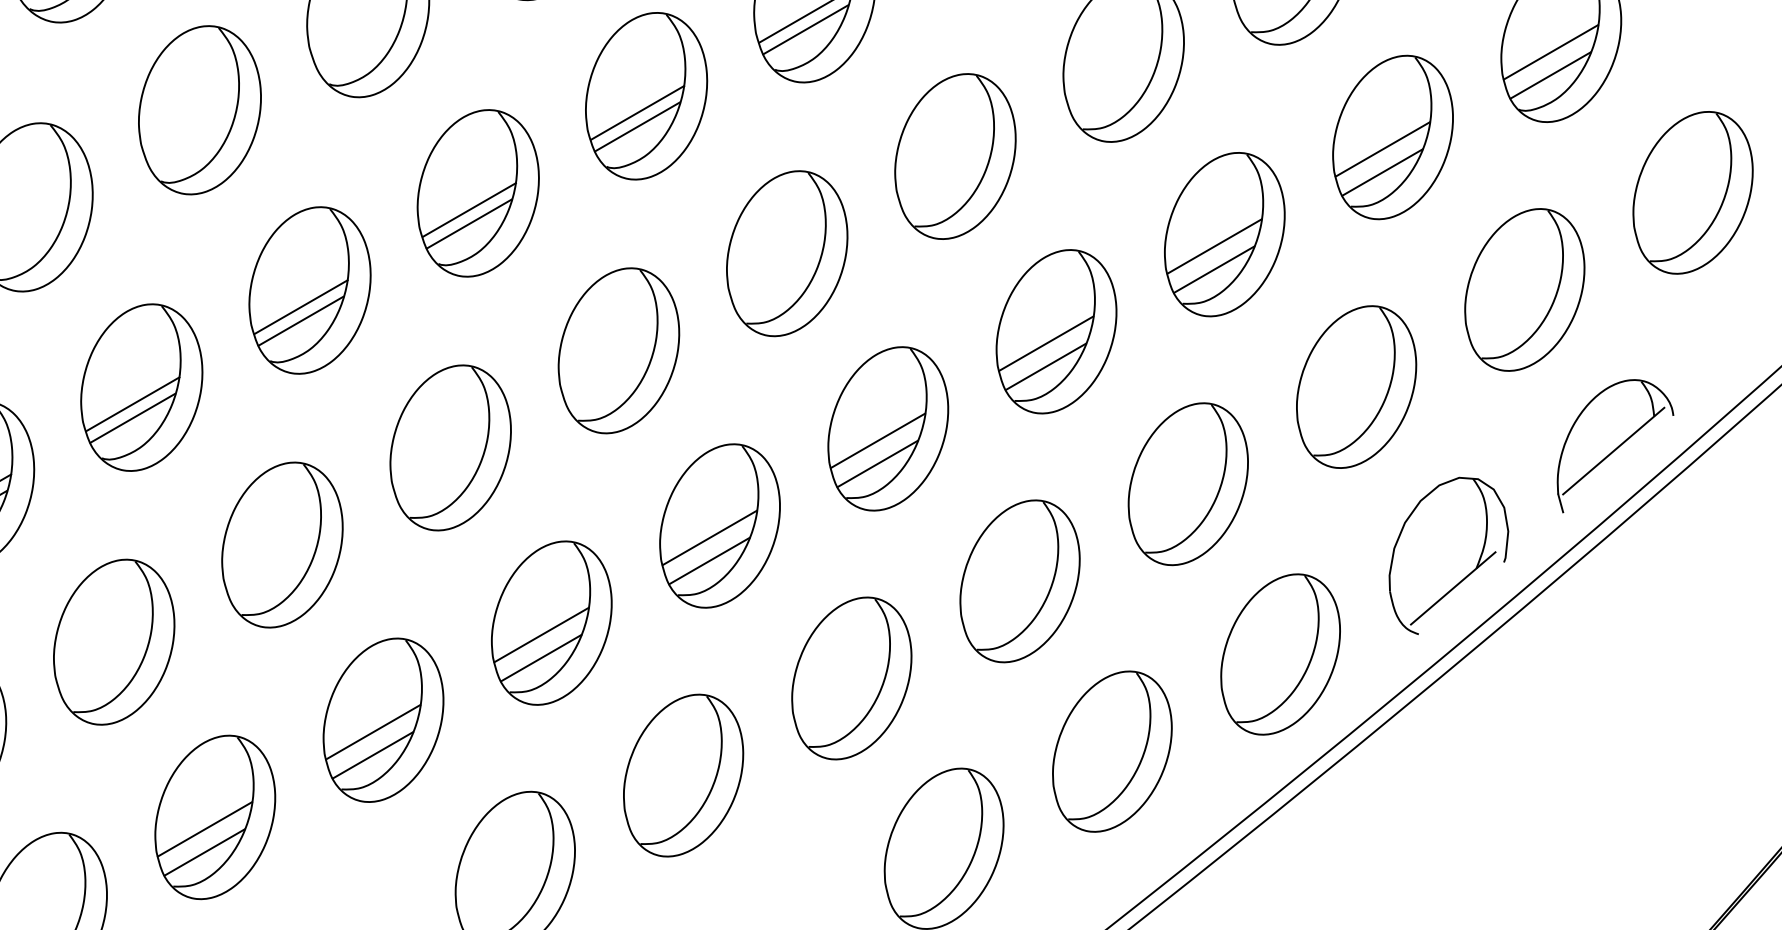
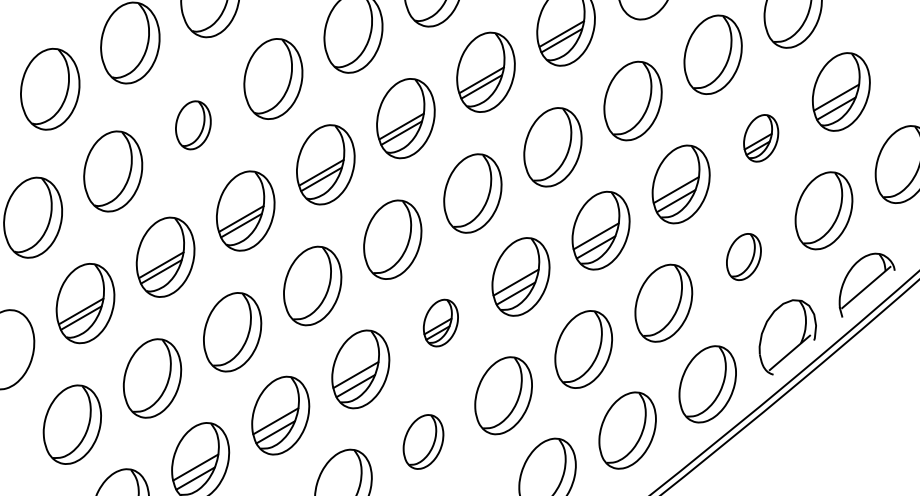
part: (200, 110) -> (193, 125), size x0.6
part: (1391, 138) -> (760, 138), size x0.6
part: (1355, 385) -> (743, 256), size x0.6
part: (719, 524) -> (440, 322), size x0.6
part: (683, 774) -> (423, 441), size x0.7

